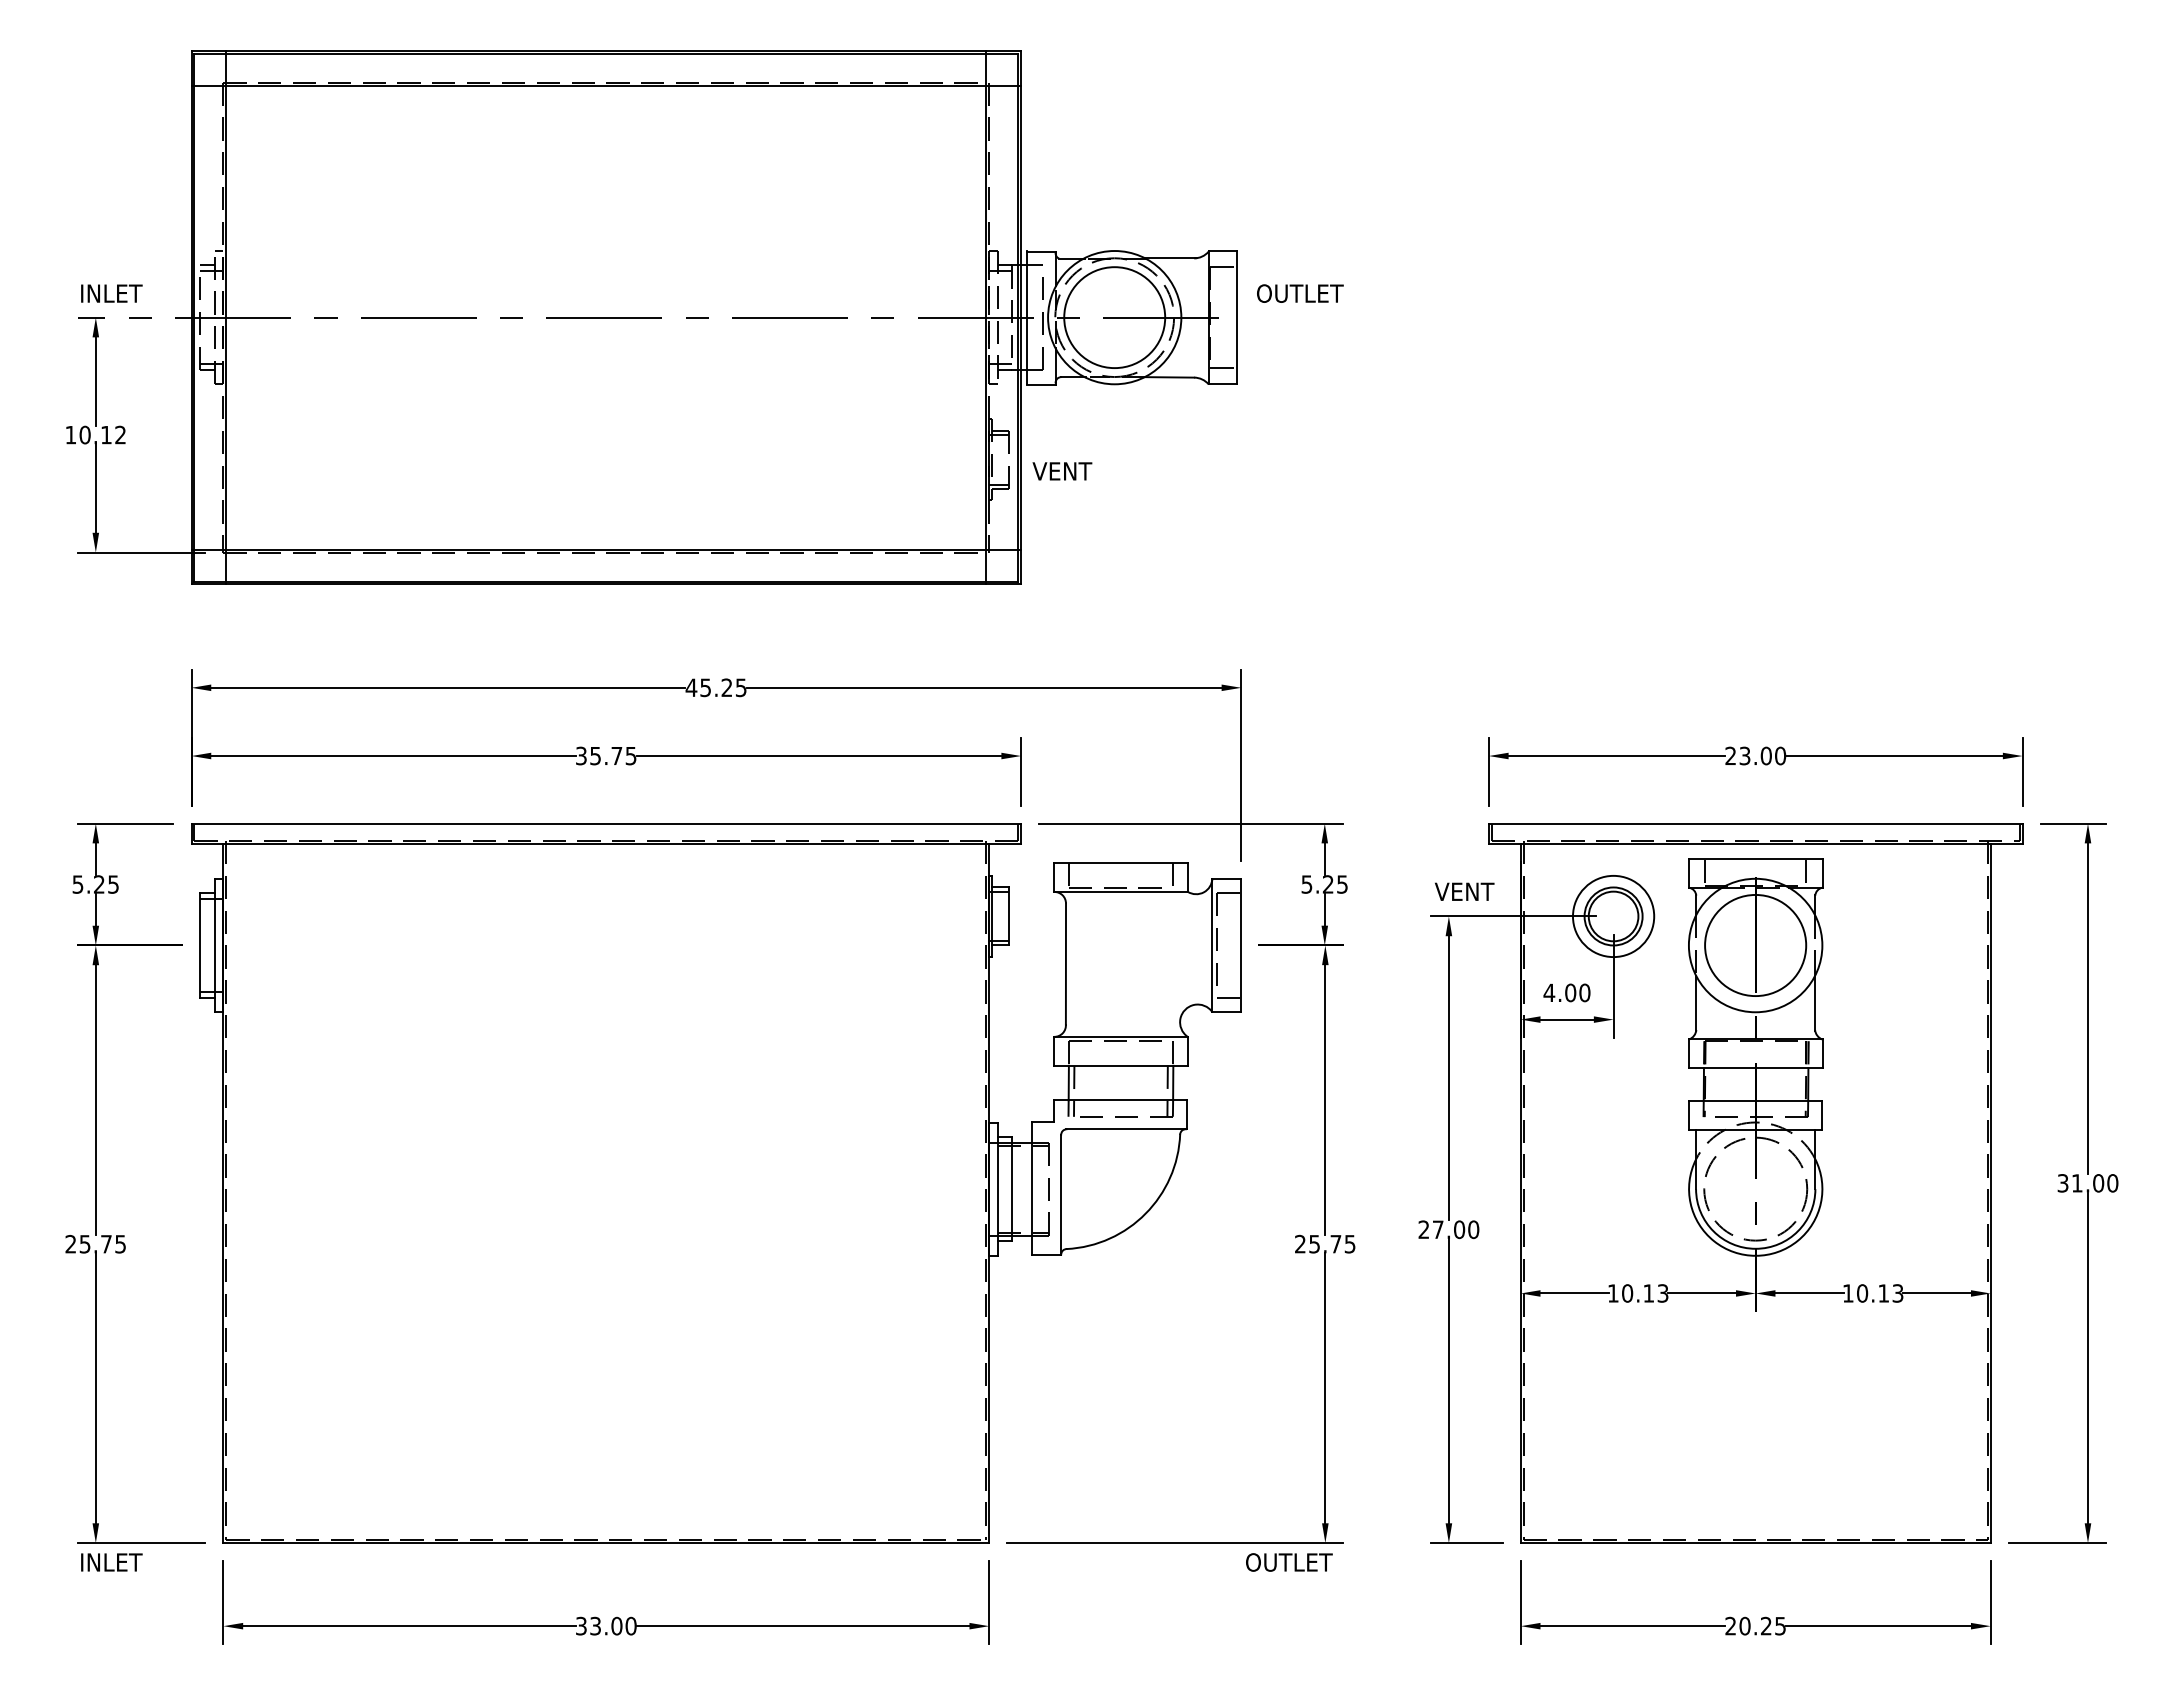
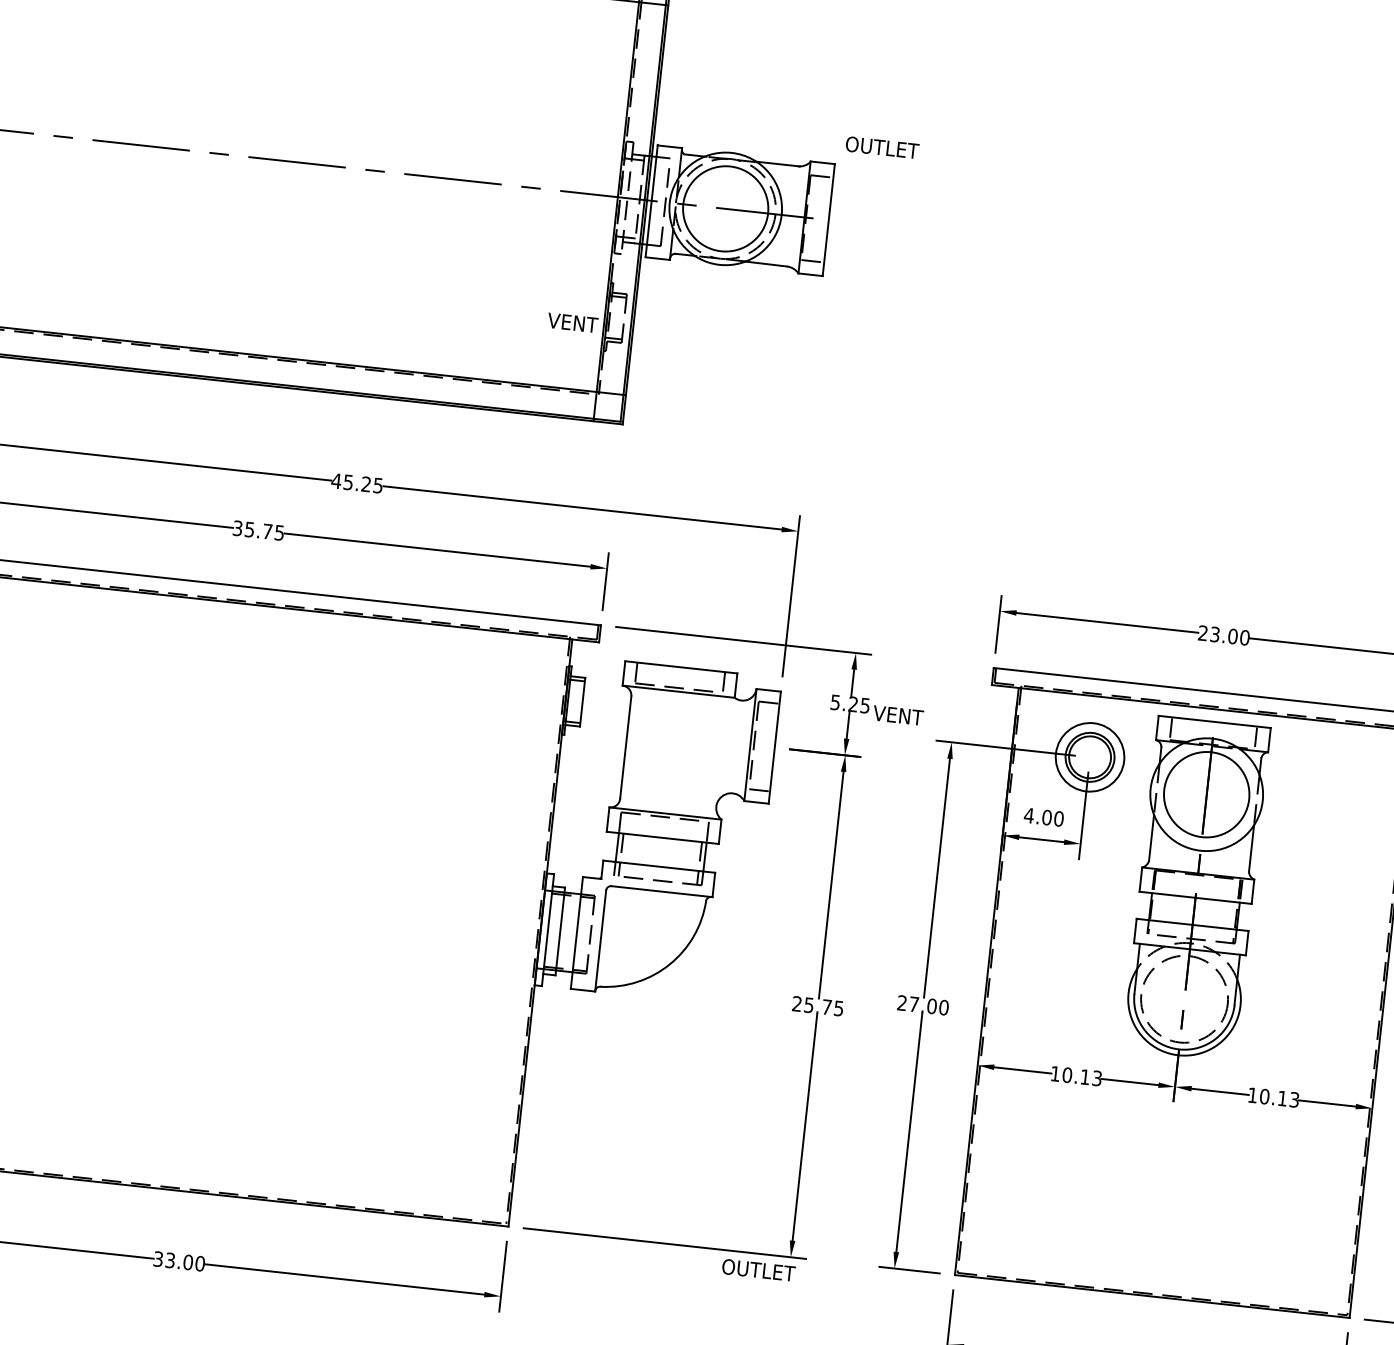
text: (1300, 293) -> (882, 147), moved
text: (1062, 471) -> (572, 323), moved
text: (1464, 891) -> (898, 715), moved

